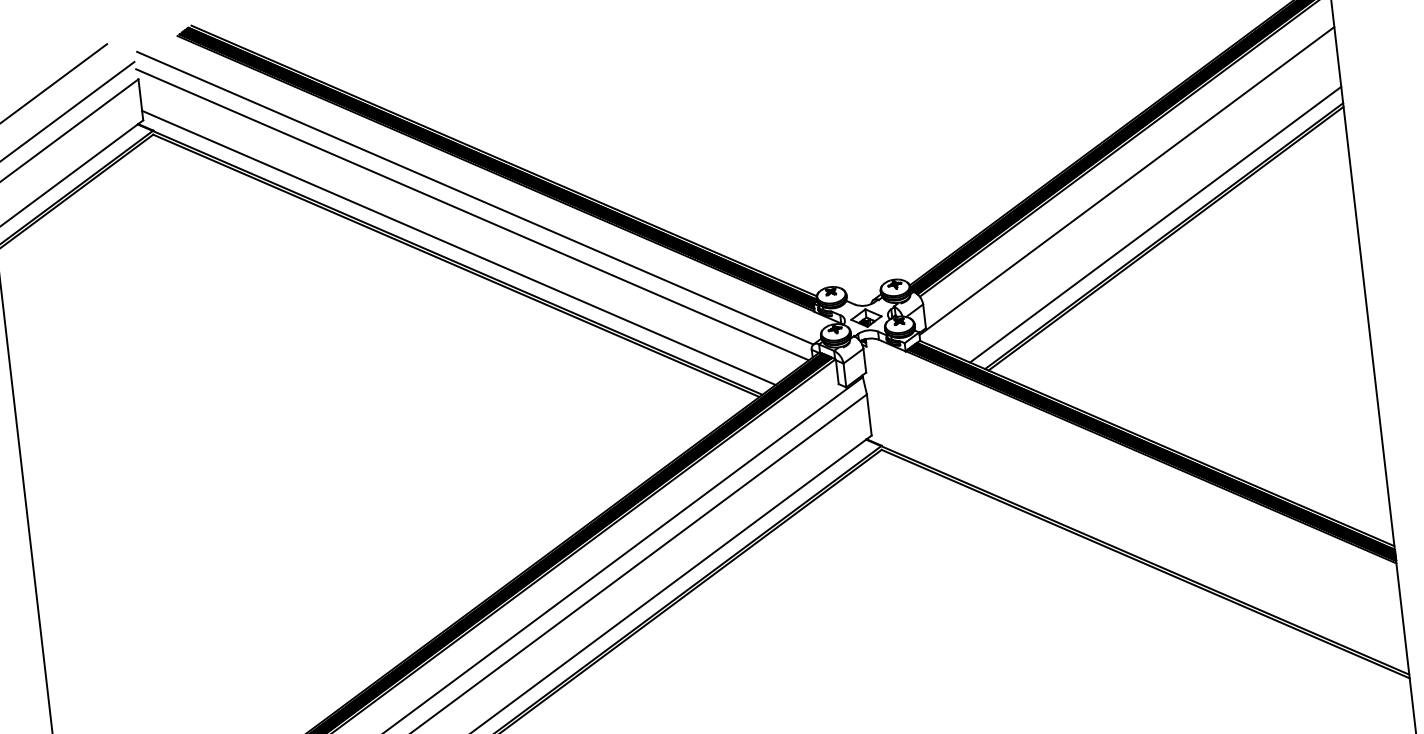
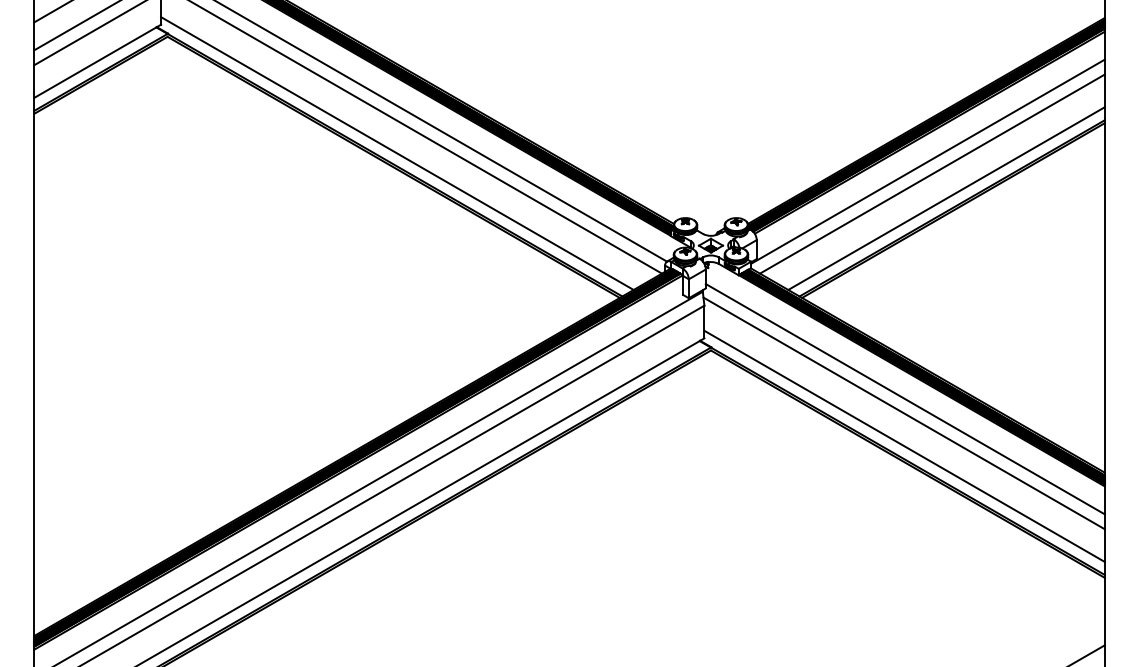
line: (1133, 195) -> (931, 173), added
line: (1132, 483) -> (904, 399), added
line: (1132, 501) -> (903, 413), added
line: (1138, 541) -> (904, 445), added

